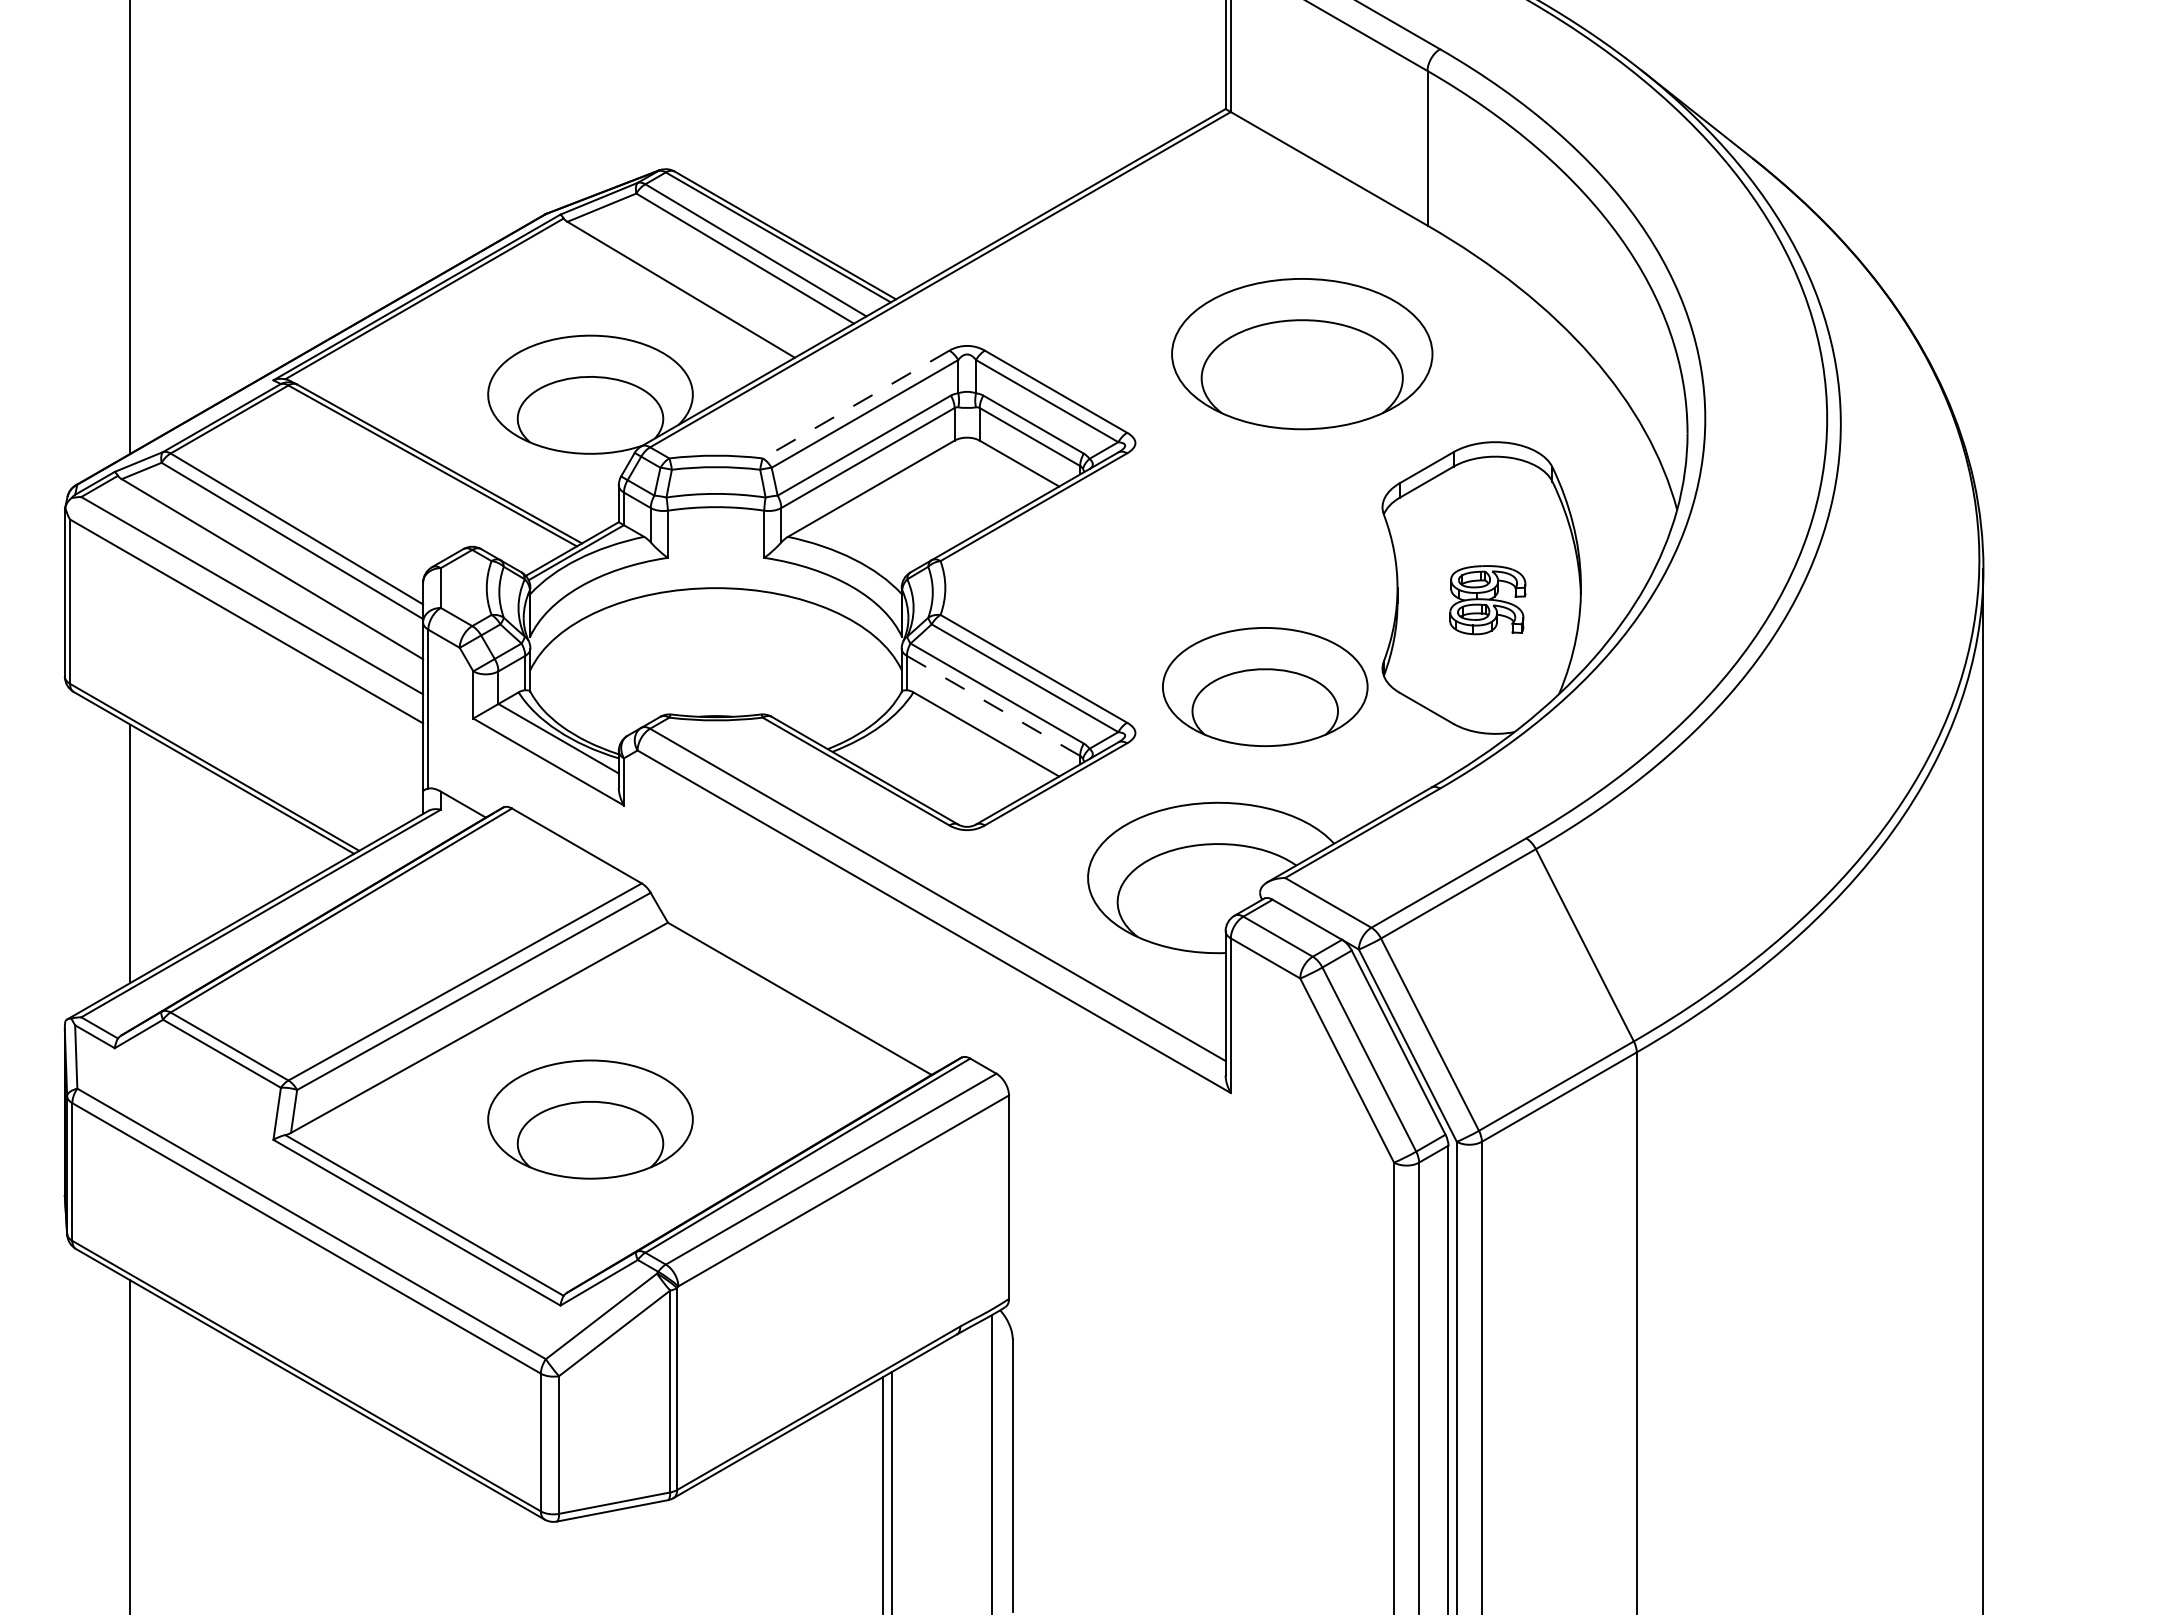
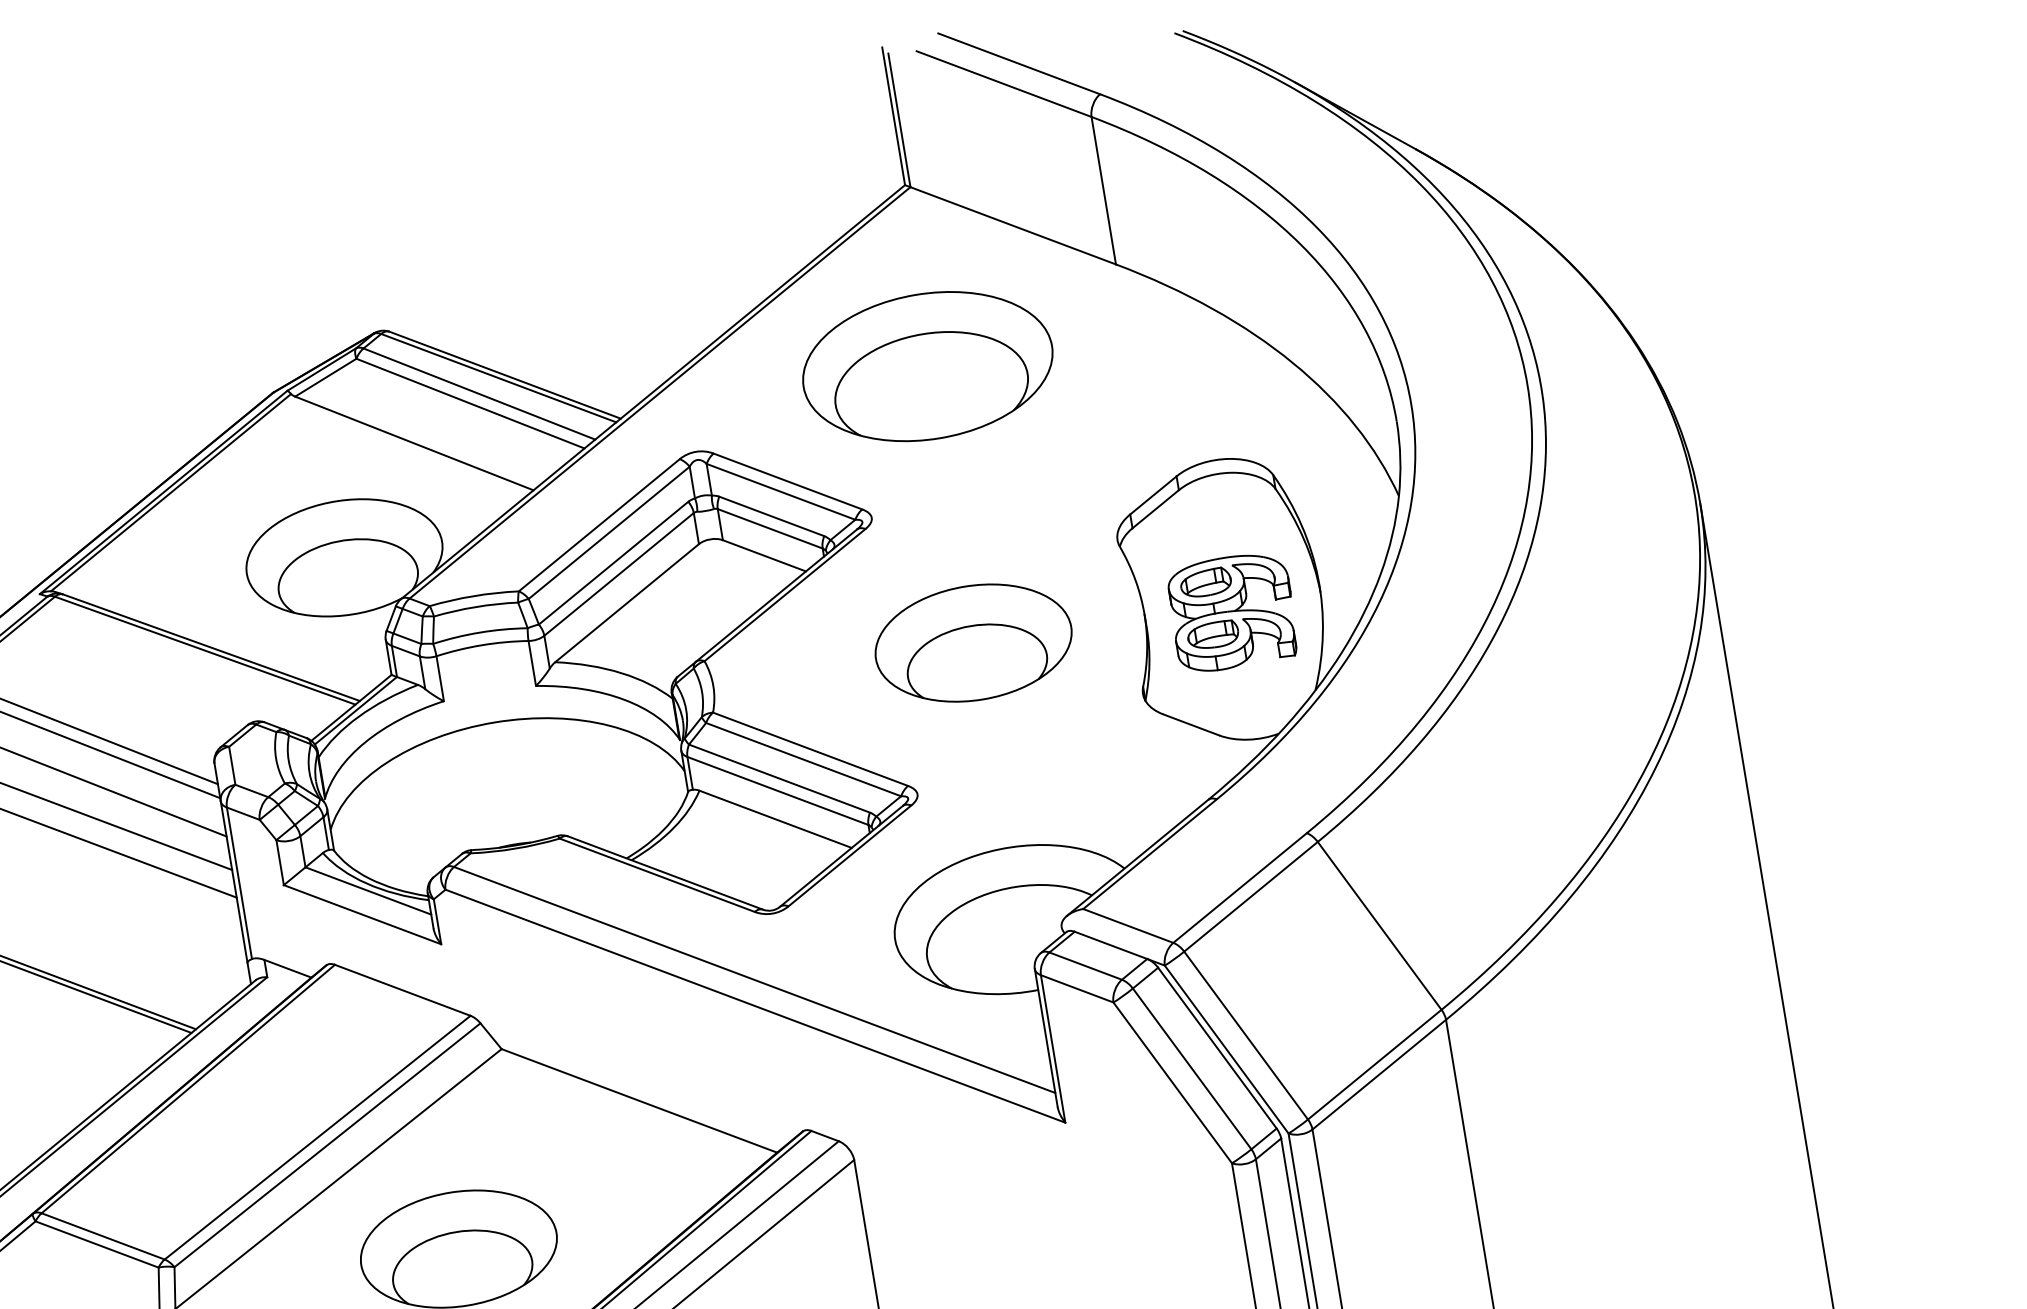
part: (1302, 354) -> (928, 366), moved
line: (856, 404) -> (599, 525), dashed -> solid
part: (1487, 599) -> (1232, 611), size x1.67
part: (1265, 686) -> (973, 642), moved
line: (993, 706) -> (778, 791), dashed -> solid

